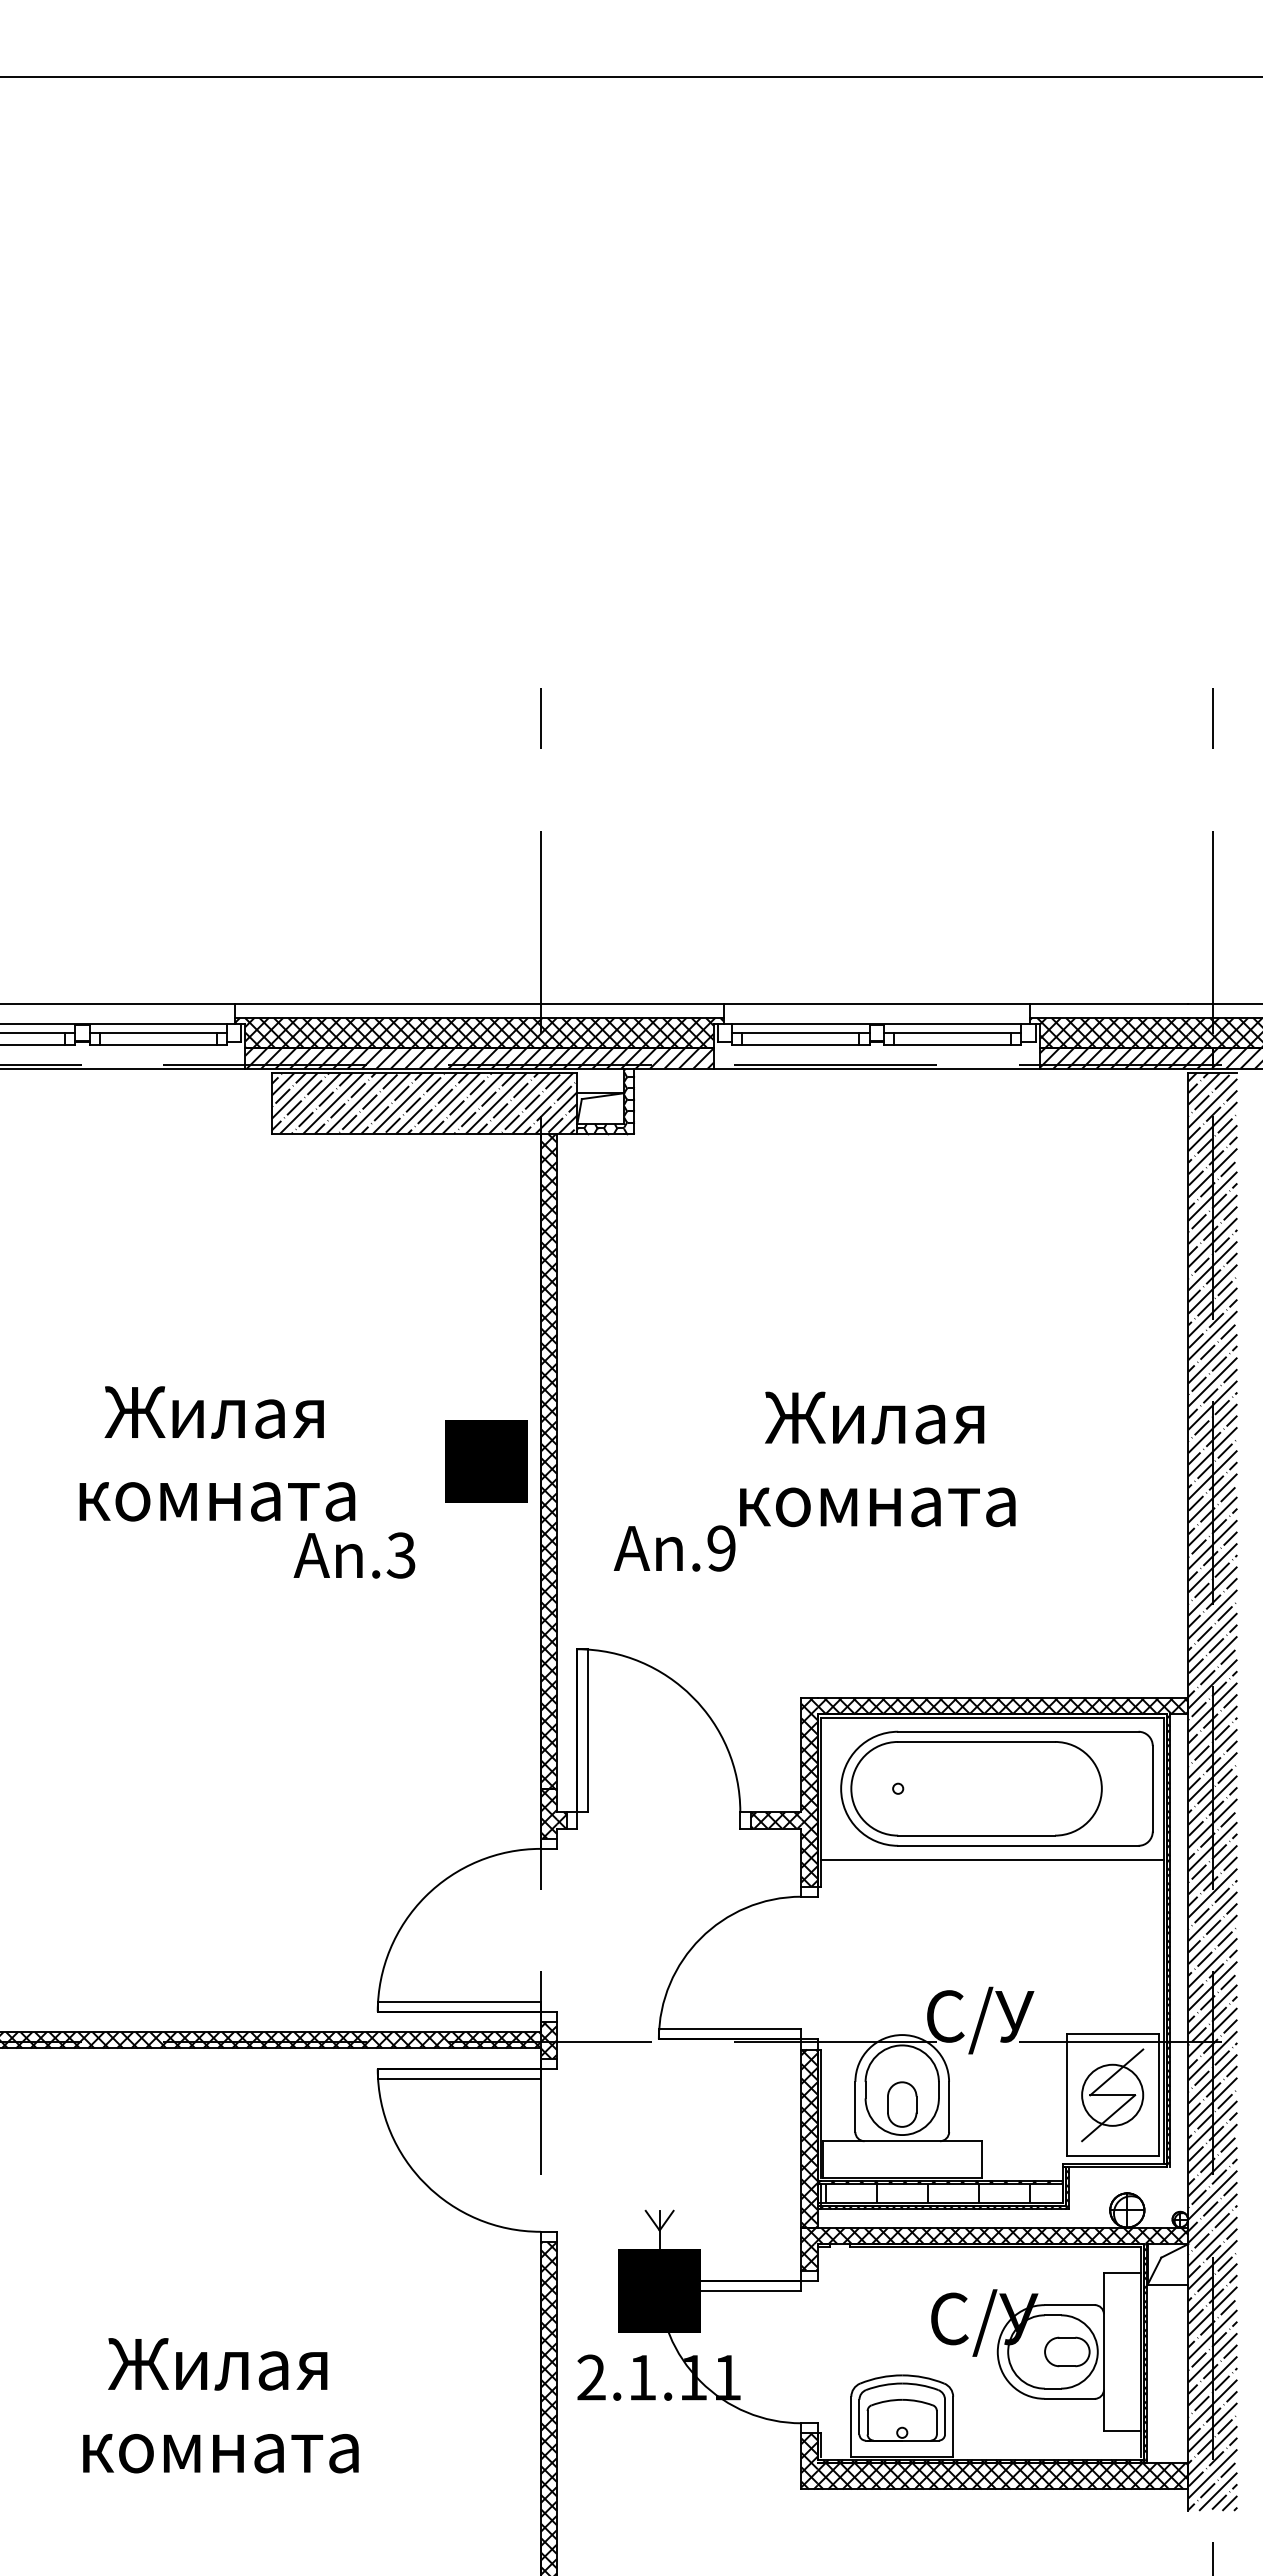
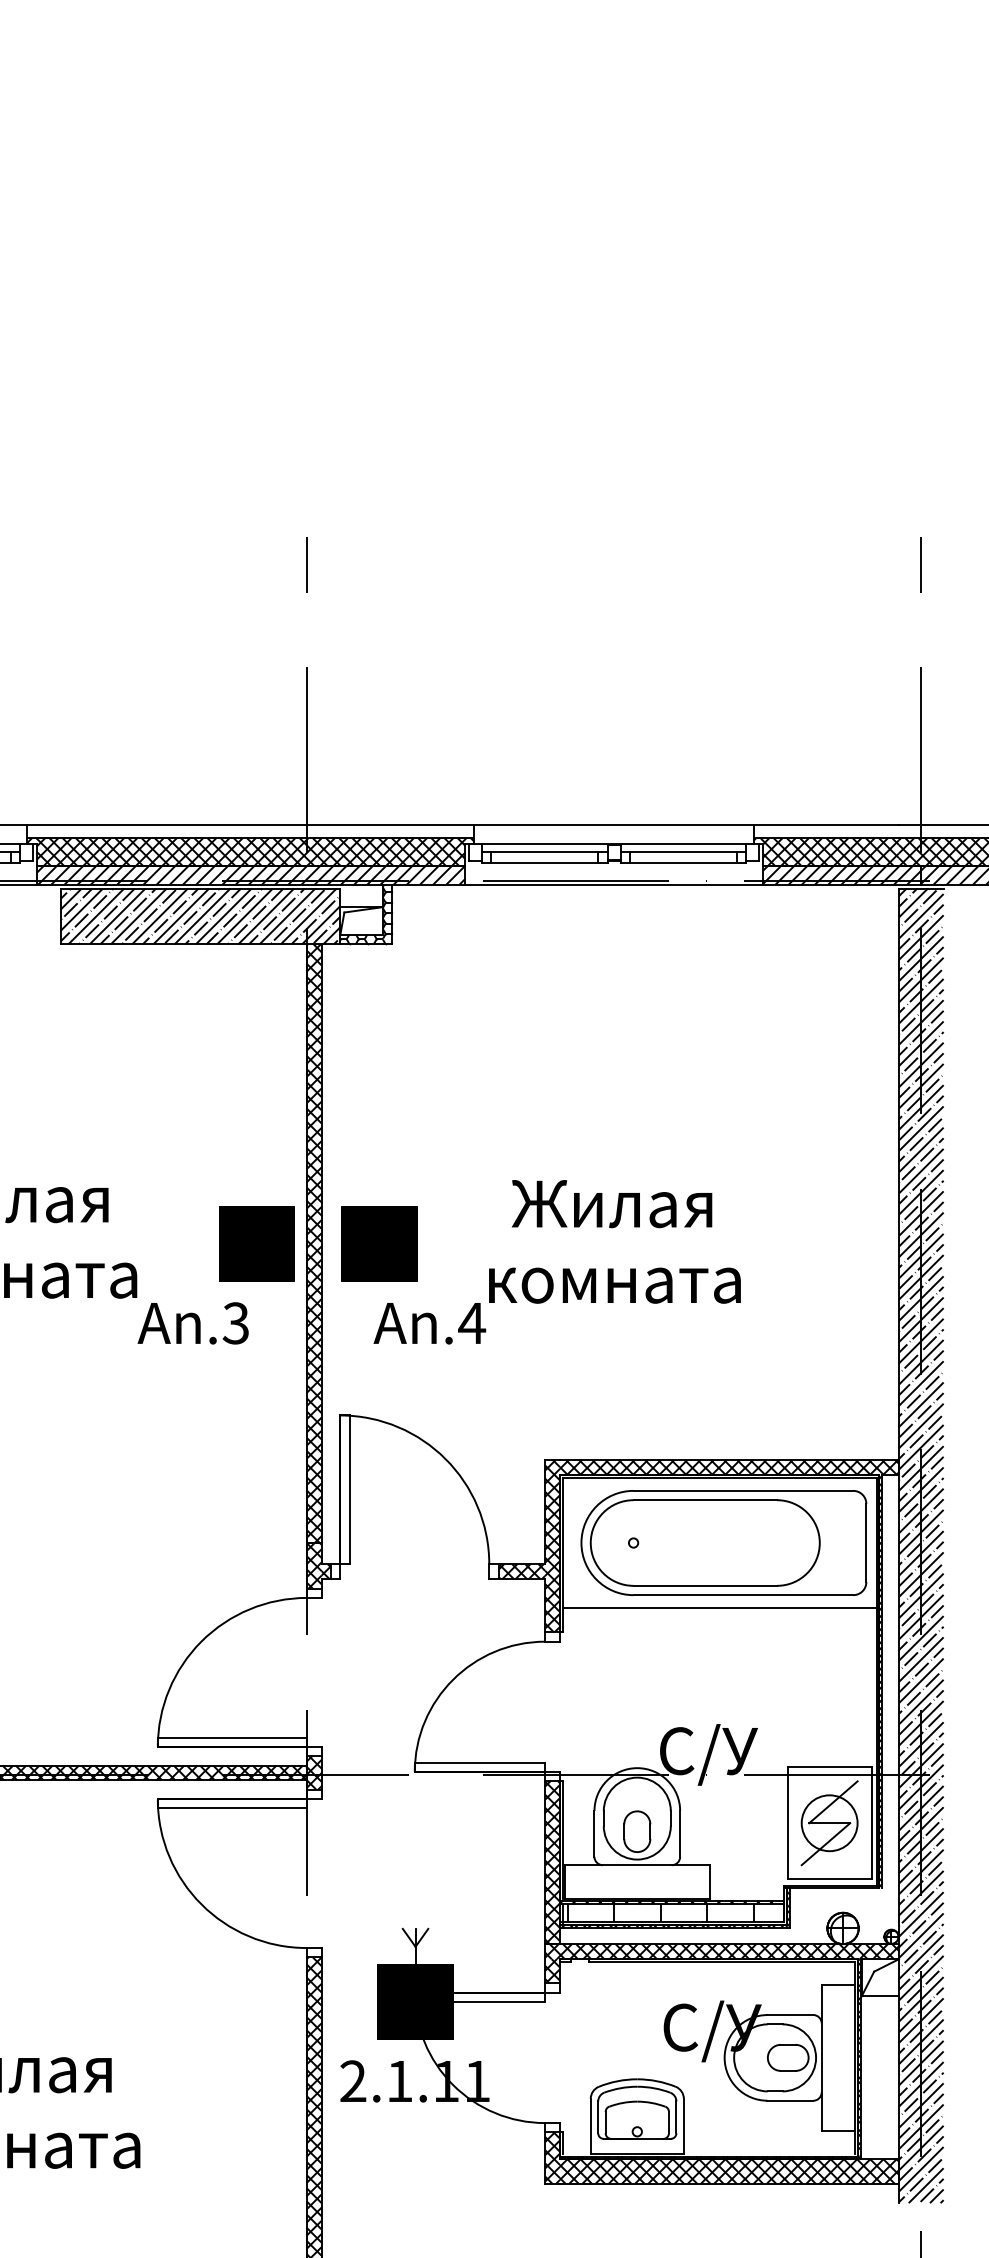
part: (619, 1461) -> (378, 1243), added
text: (721, 1548) -> (472, 1323), n.9 -> n.4
text: (354, 1555) -> (193, 1323), moved

